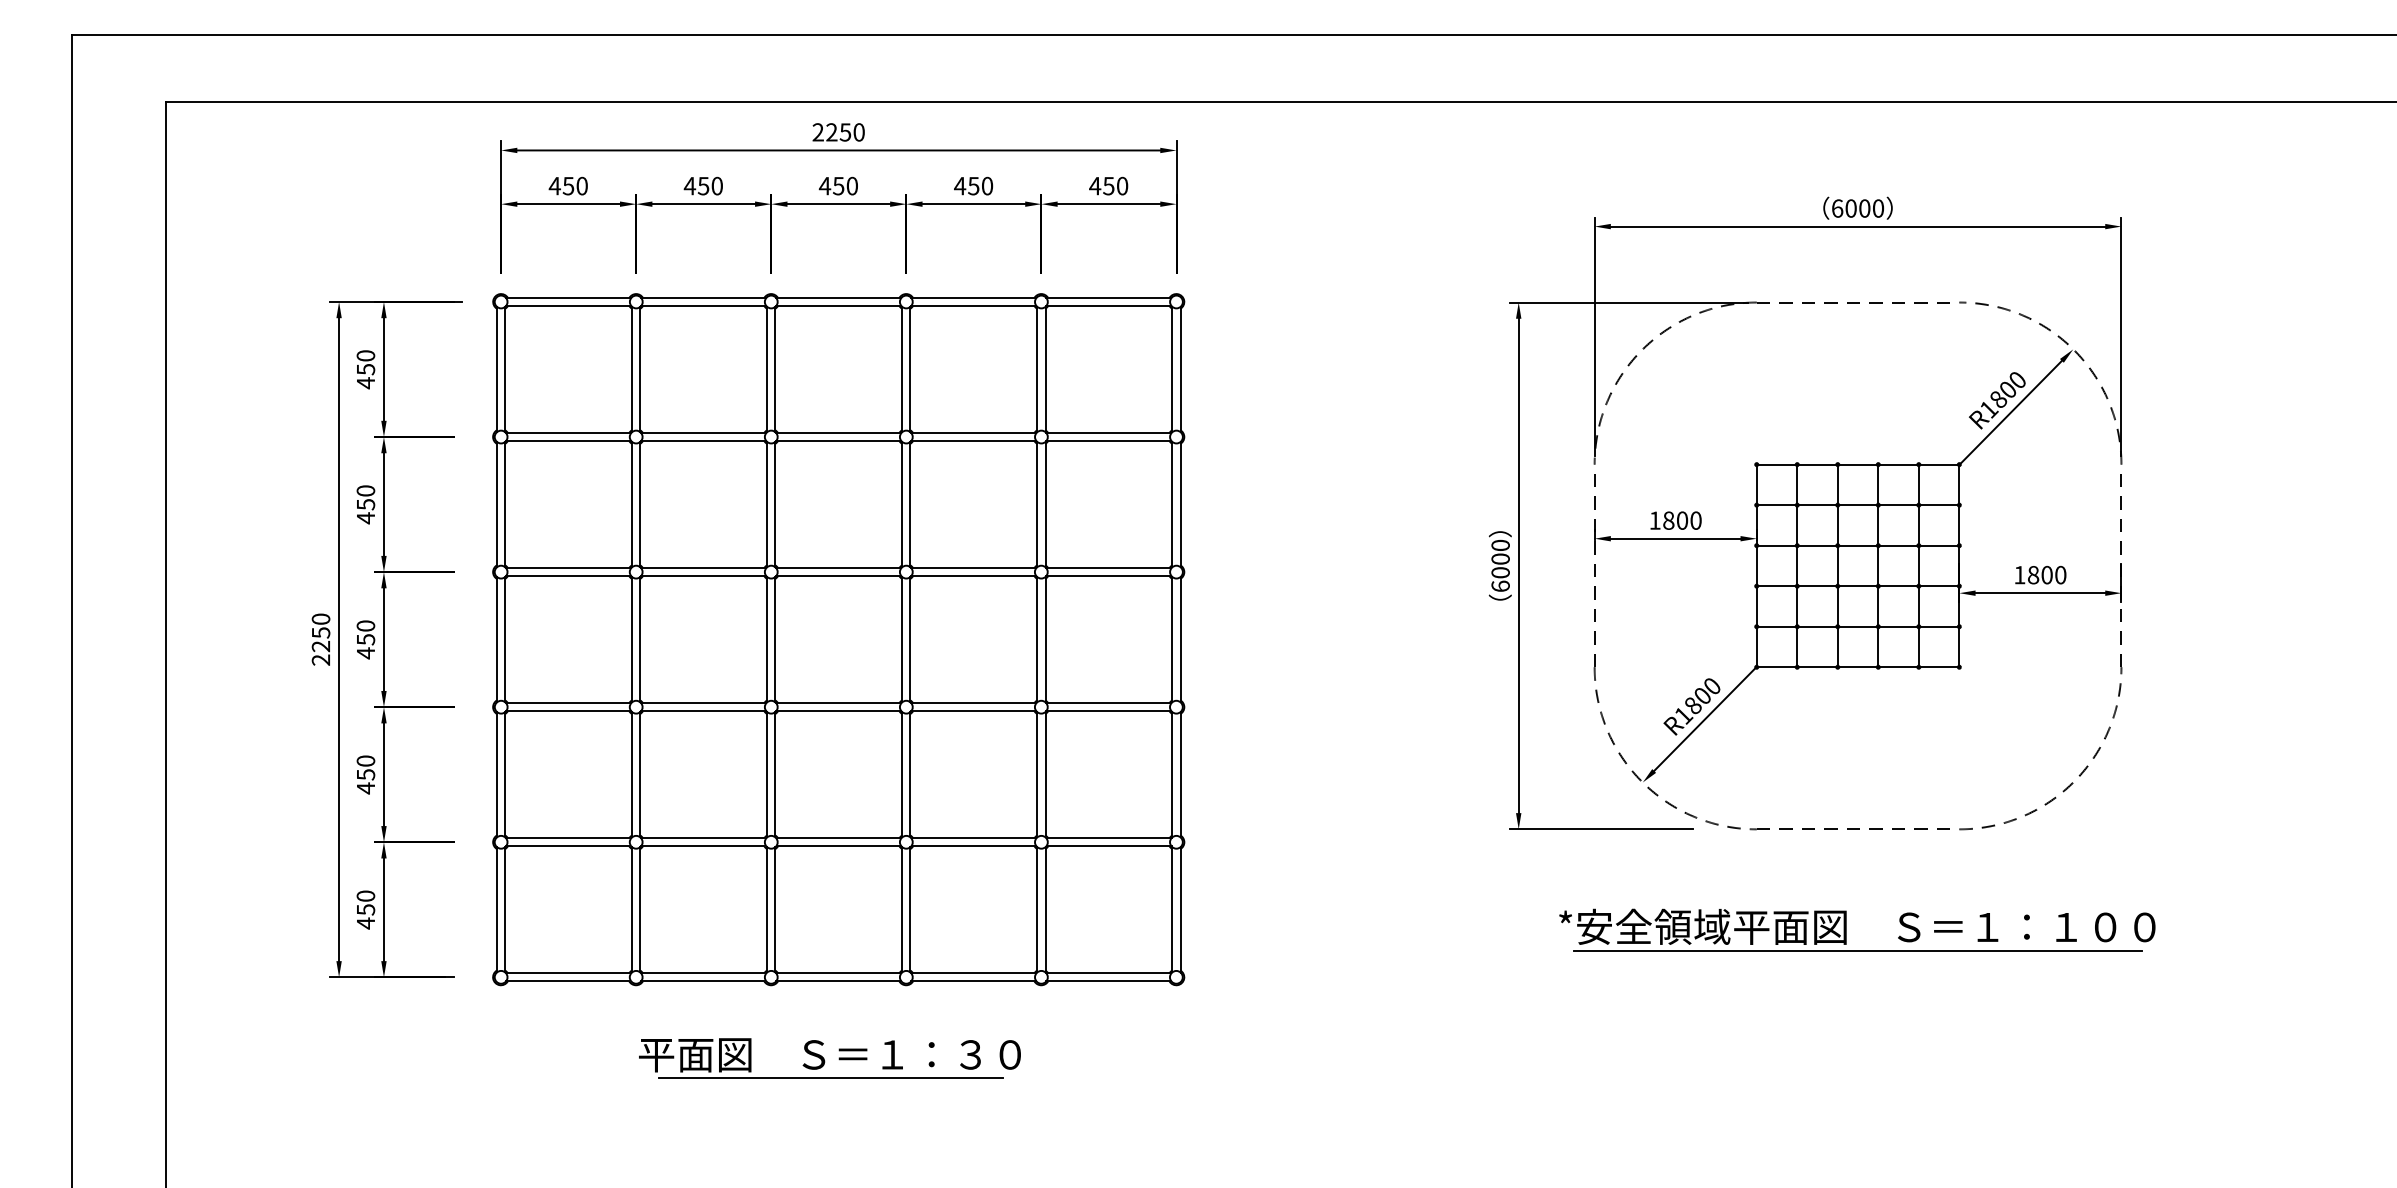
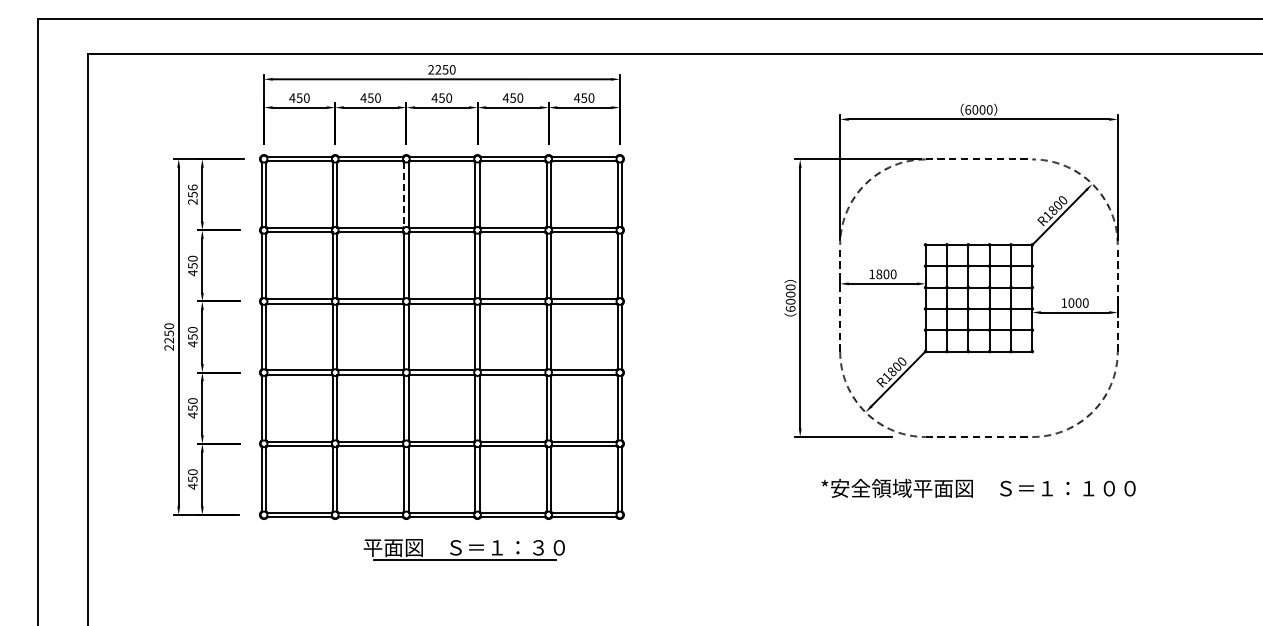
text: (365, 369) -> (192, 194), 450 -> 256
line: (767, 369) -> (404, 194), solid -> dashed
text: (2033, 575) -> (1071, 303), 1800 -> 1000
line: (1857, 949) -> (978, 500), removed
part: (828, 1058) -> (463, 549), moved

